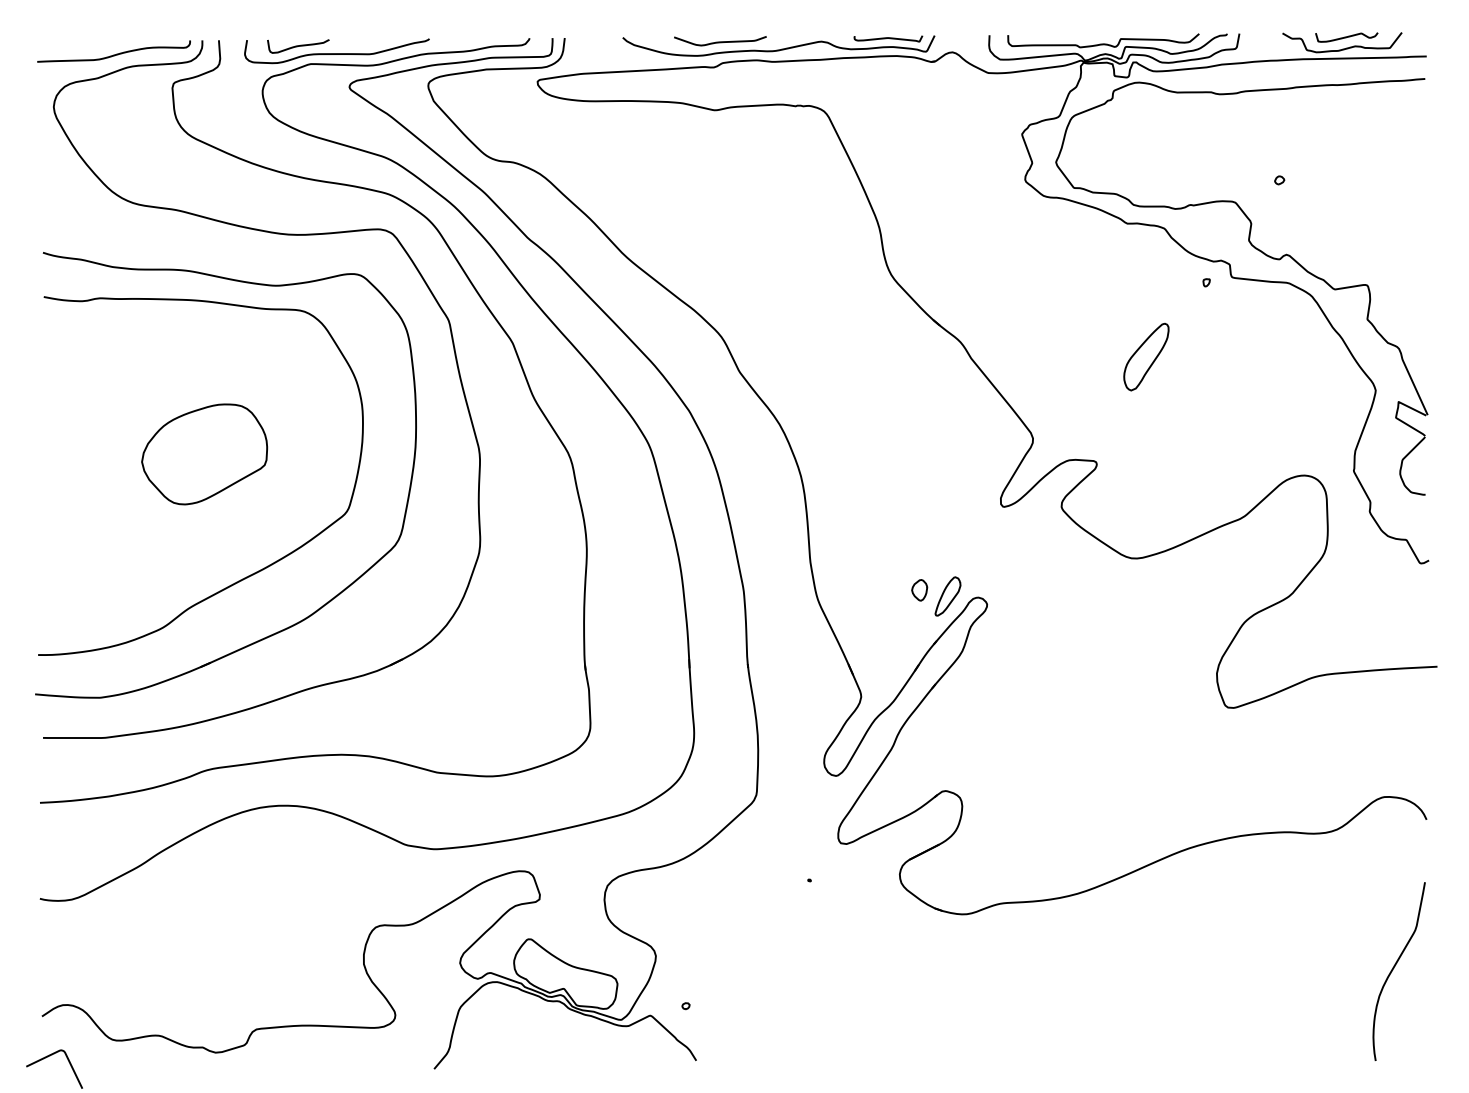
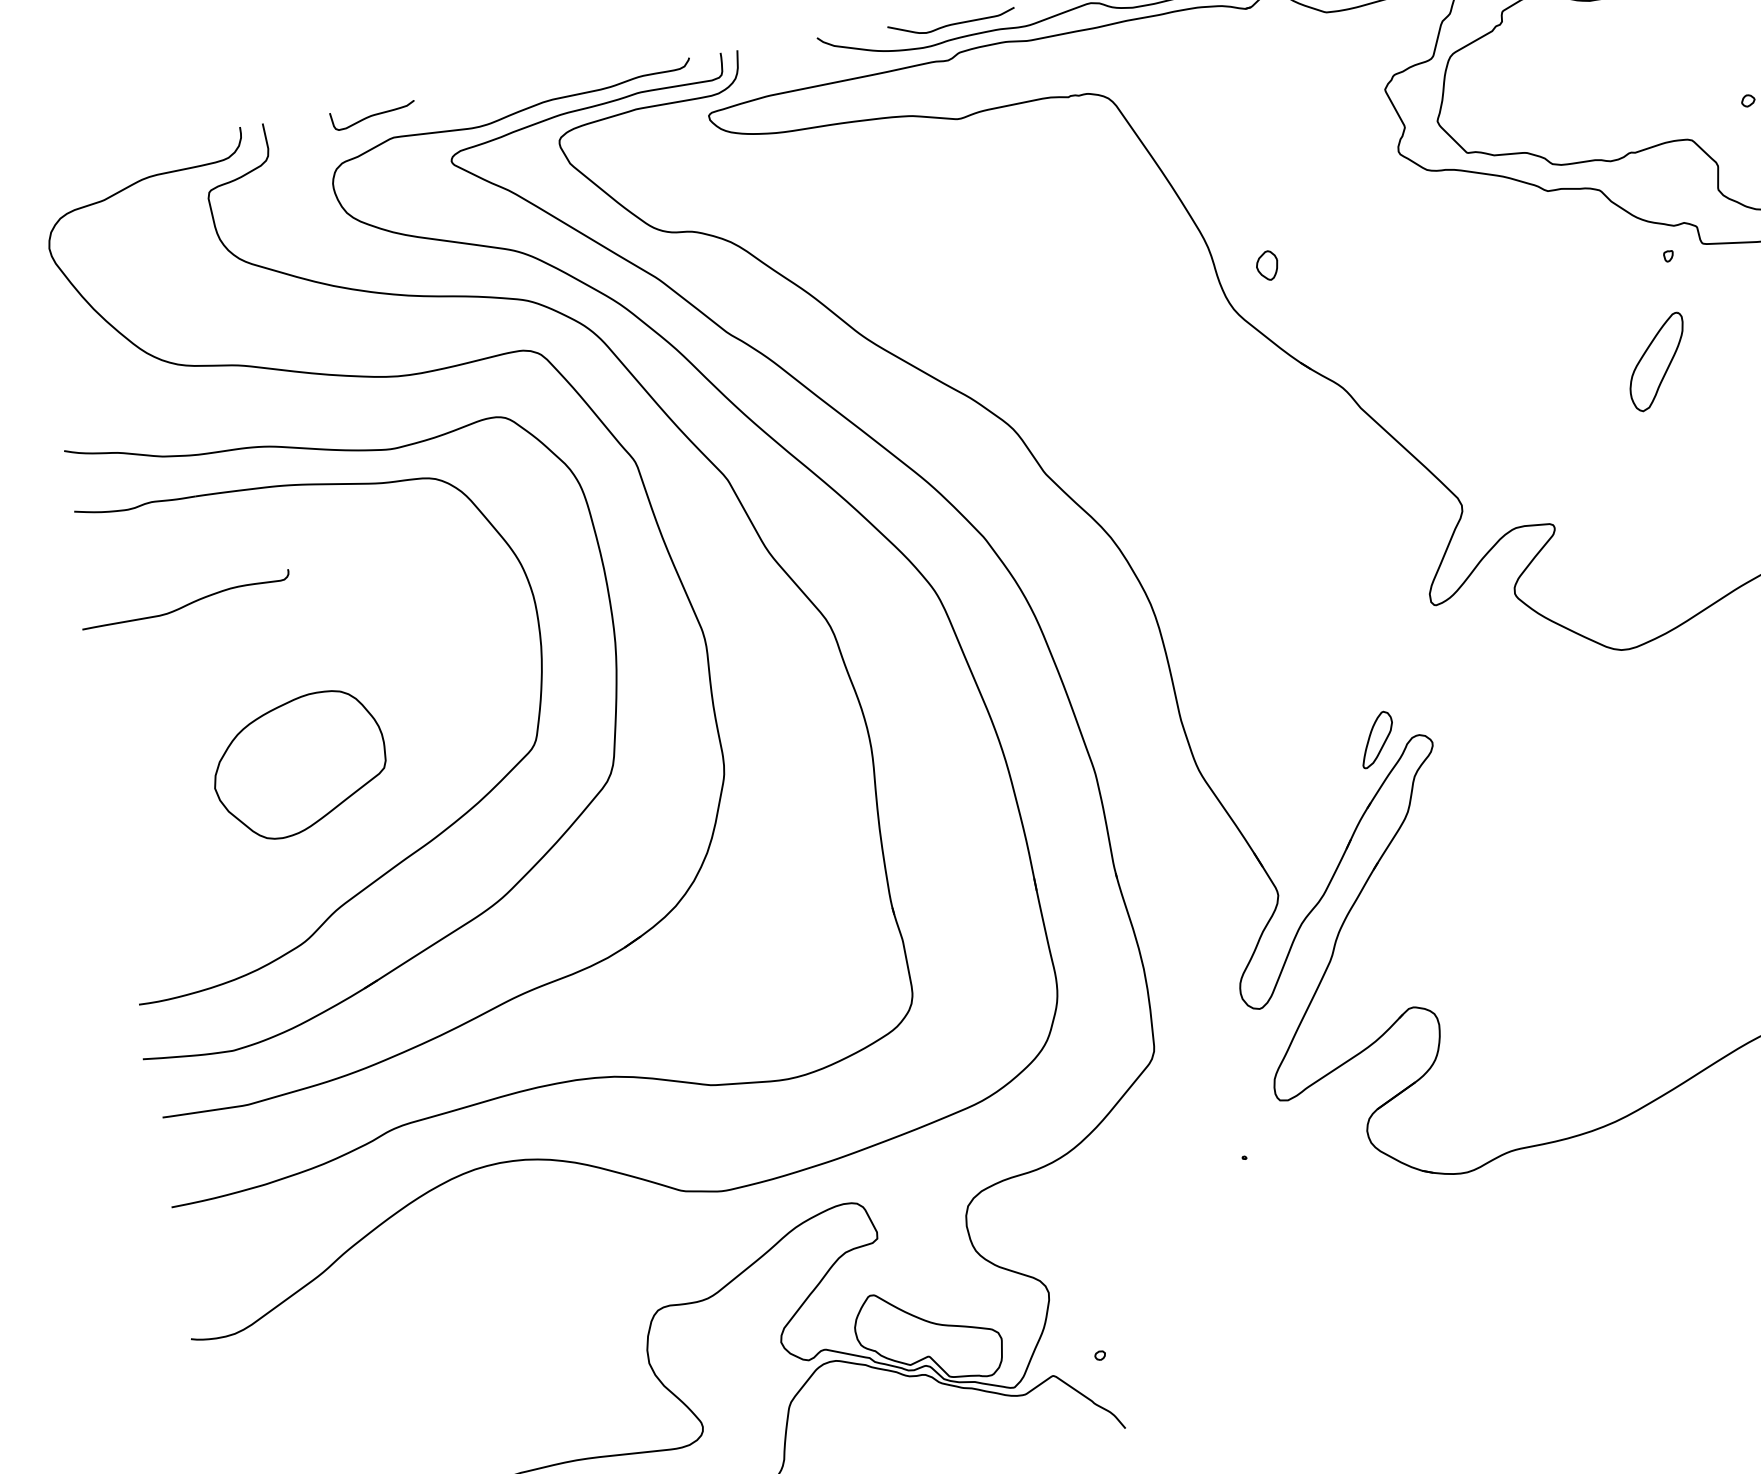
curve: (336, 53) -> (426, 117), removed
curve: (113, 54) -> (185, 604), moved
part: (1146, 356) -> (1657, 361), moved
part: (204, 454) -> (299, 765), moved
part: (919, 590) -> (1267, 266), moved

